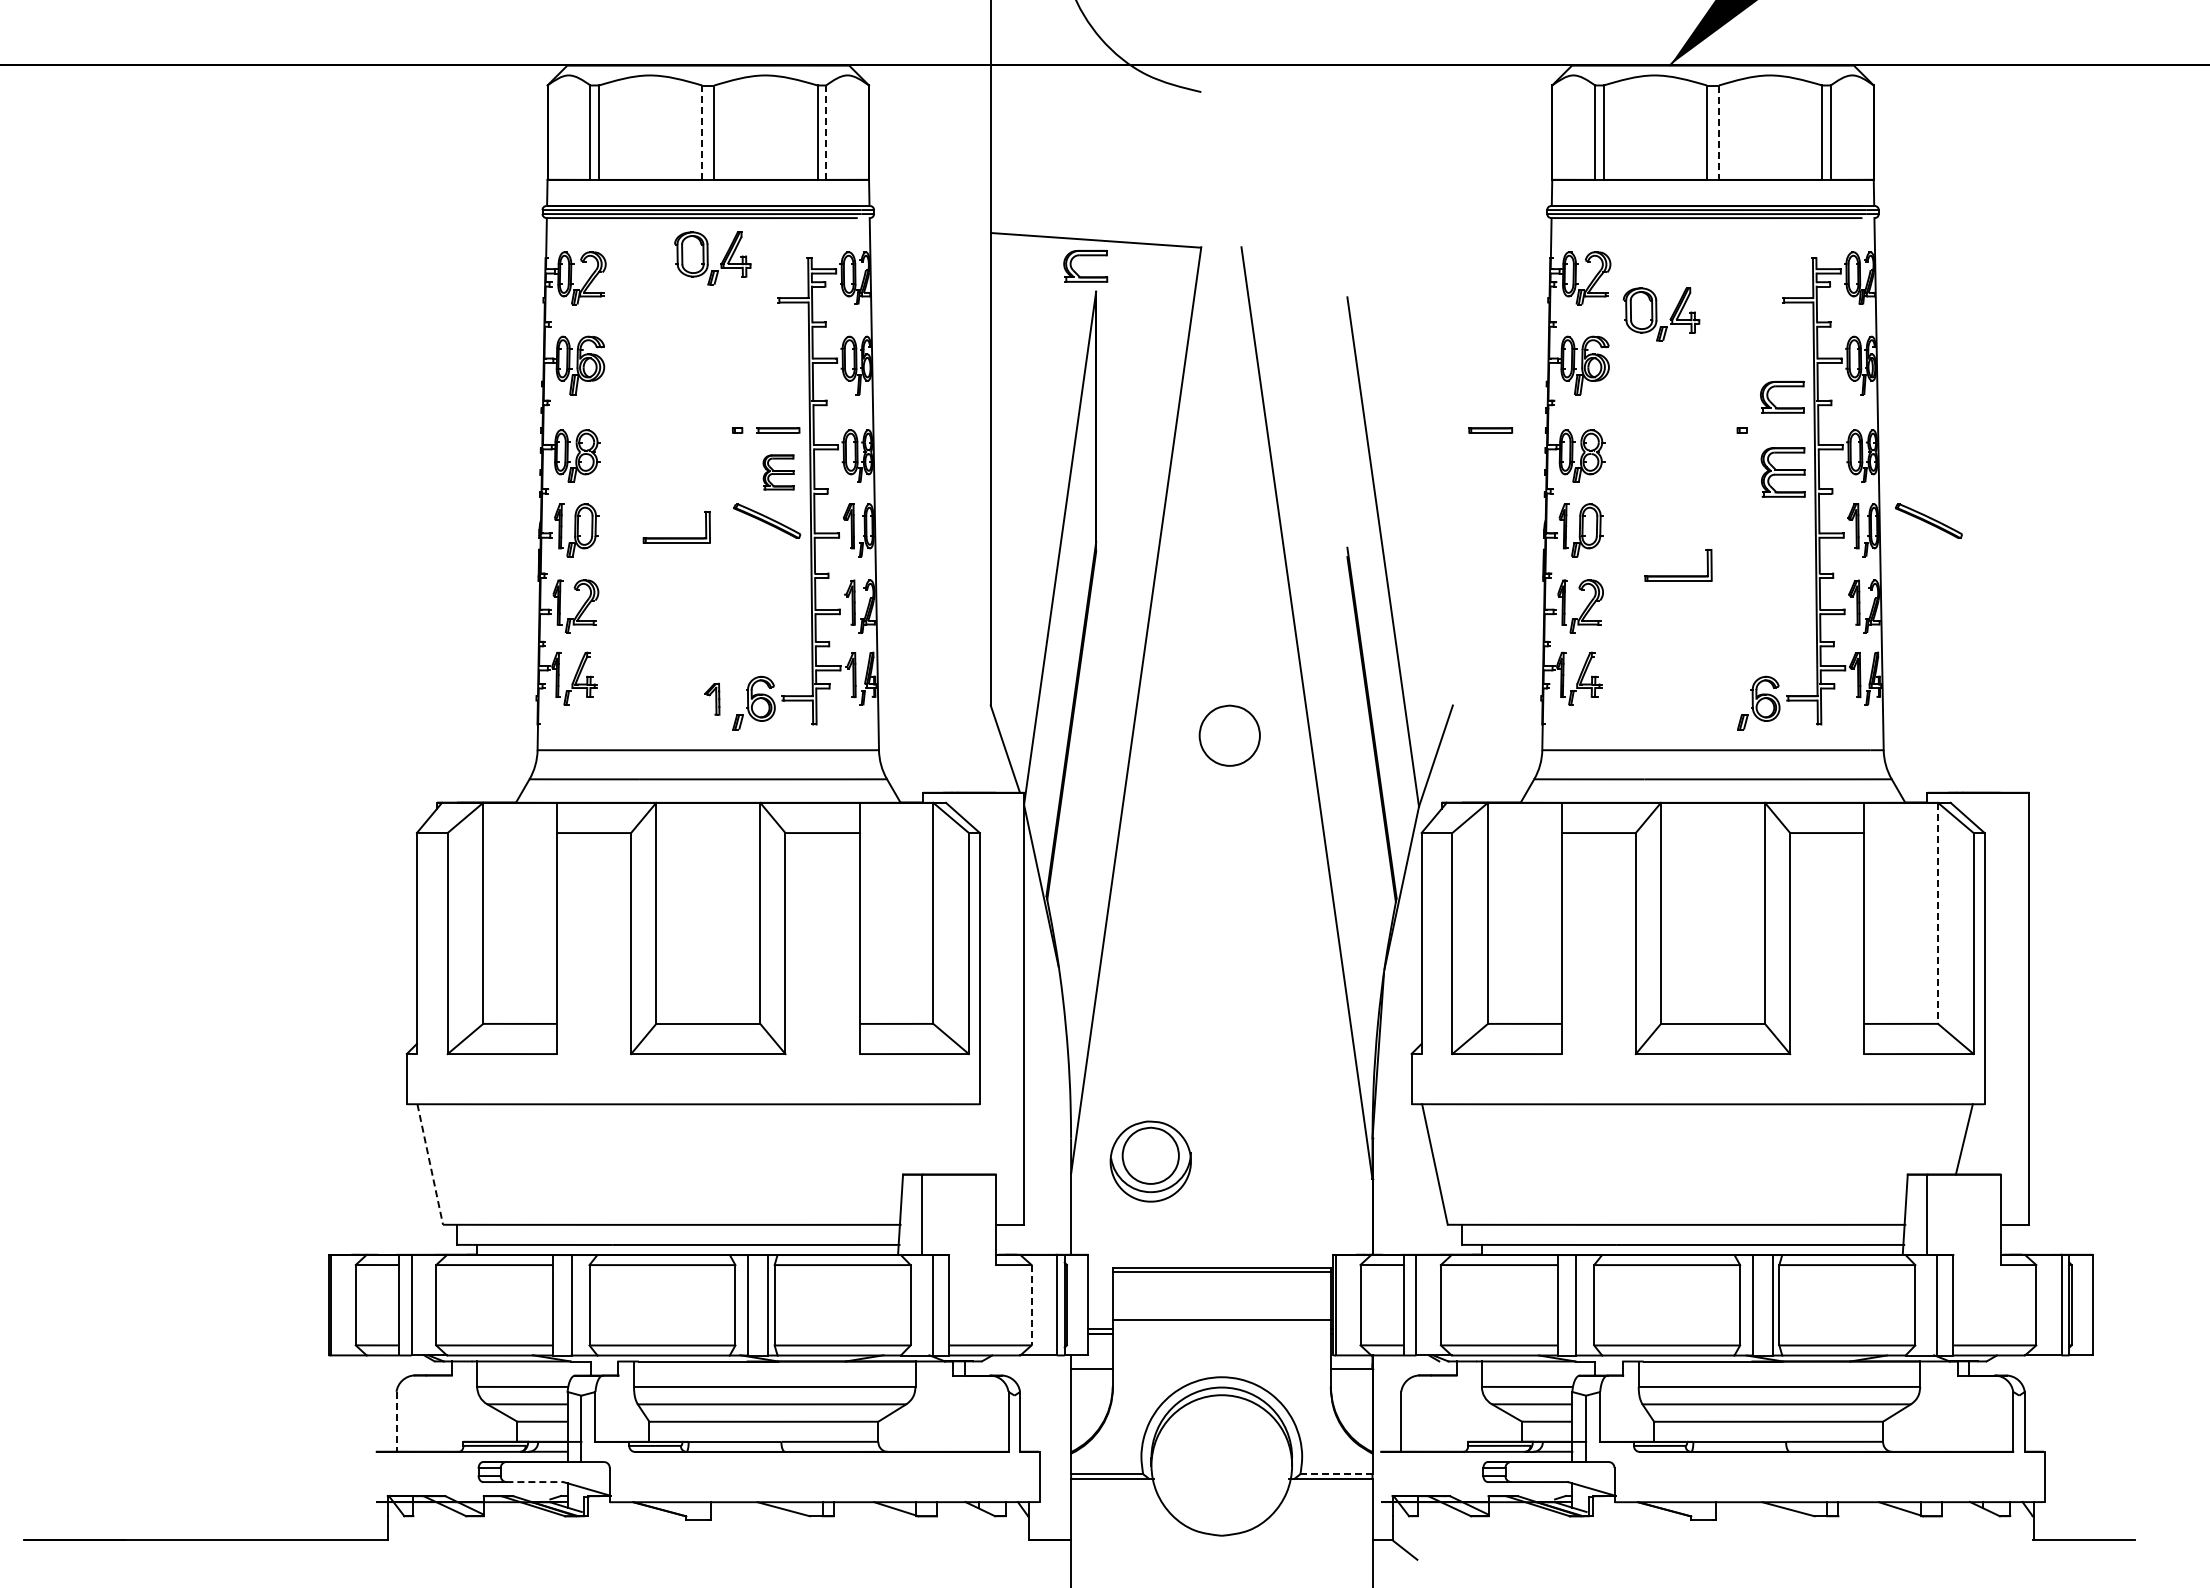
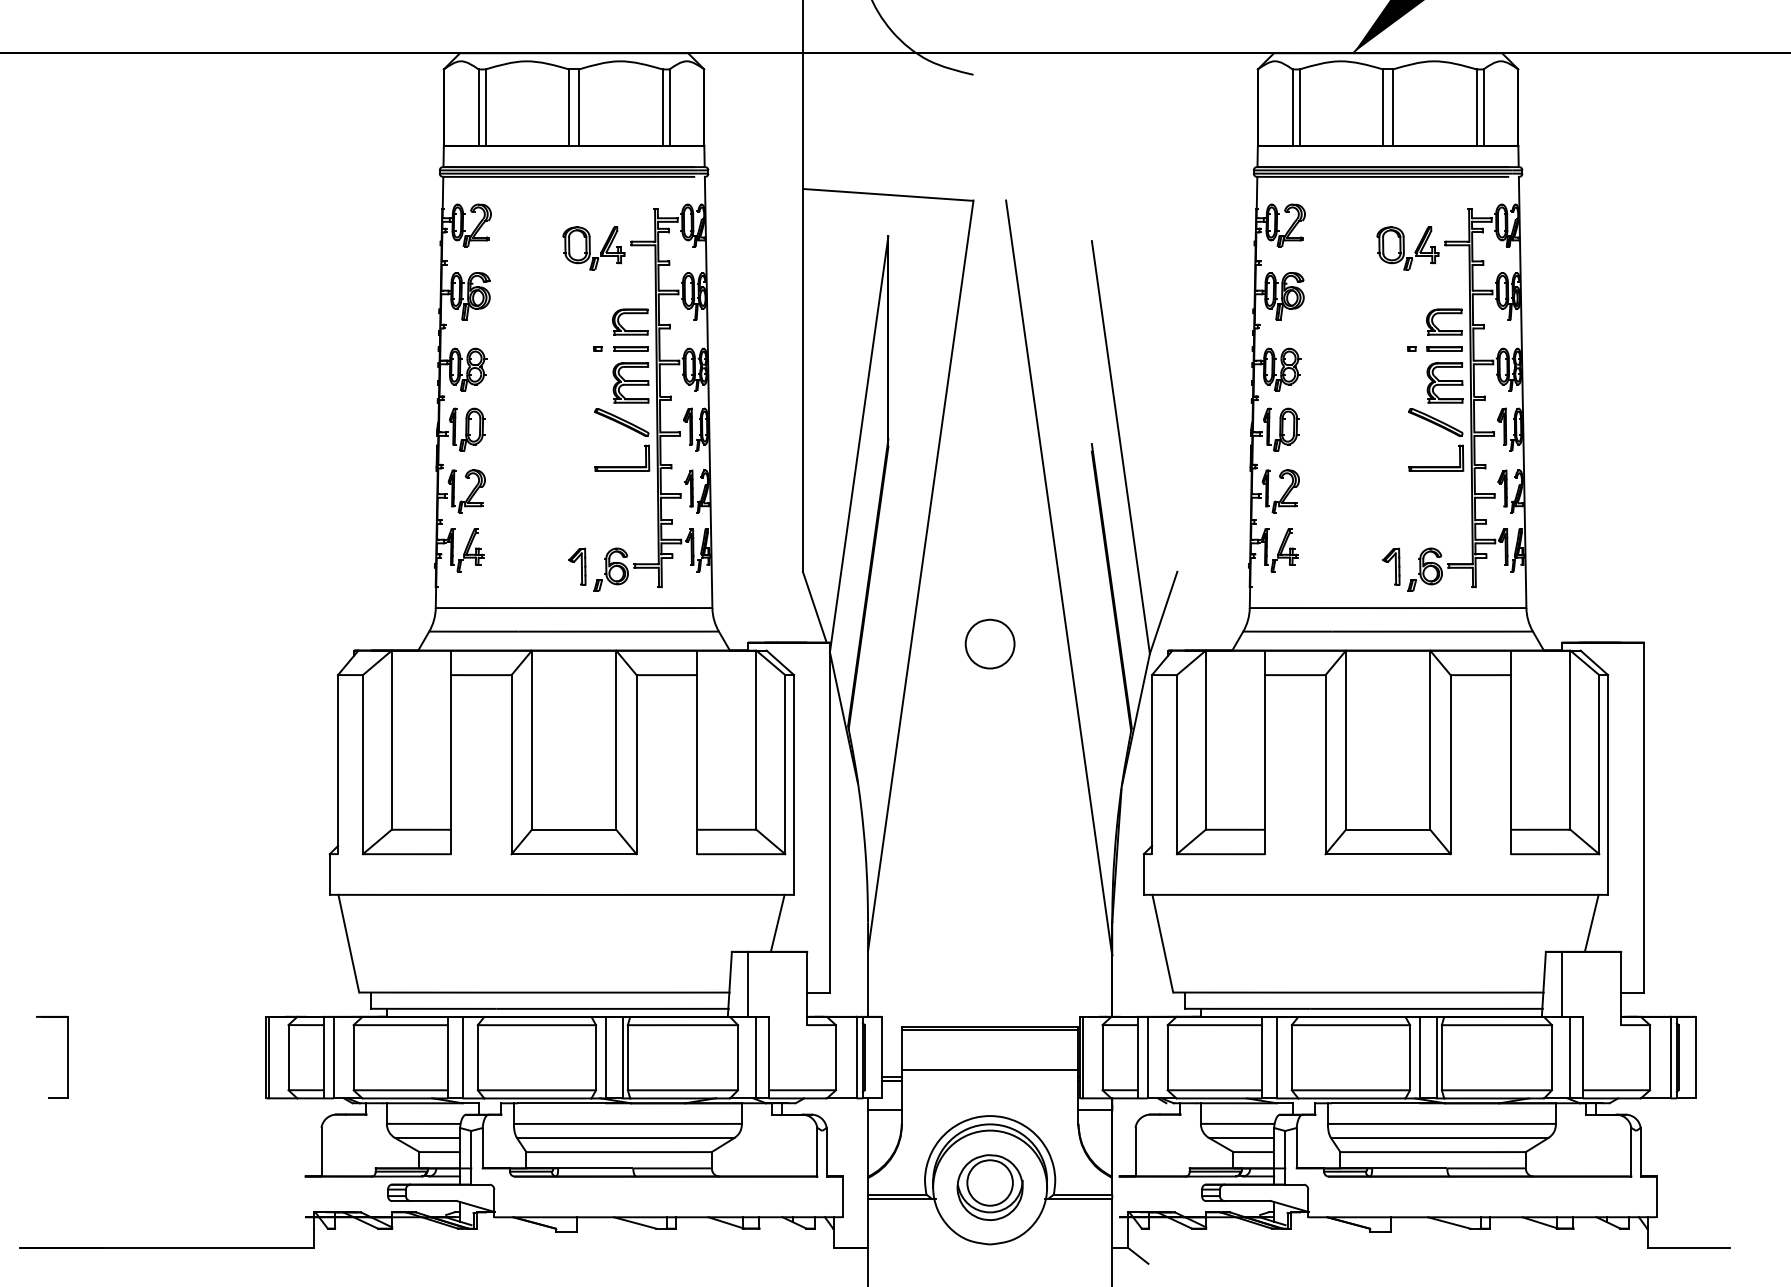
line: (702, 132) -> (569, 107), dashed -> solid
line: (826, 133) -> (669, 108), dashed -> solid
line: (1718, 133) -> (1392, 108), dashed -> solid
part: (1085, 256) -> (630, 314), moved
part: (712, 258) -> (593, 248), moved
part: (1661, 314) -> (1407, 248), moved
part: (1490, 430) -> (1444, 348), moved
part: (778, 472) -> (630, 383), size x1.43
part: (1928, 520) -> (1435, 421), moved
part: (676, 537) -> (622, 466), moved
part: (1678, 575) -> (1436, 466), moved
part: (712, 699) -> (577, 566), size x1.43
part: (1717, 699) -> (1391, 566), added
part: (1229, 735) -> (989, 643), moved
line: (1938, 913) -> (1570, 740), dashed -> solid
line: (959, 1139) -> (777, 923), added
part: (1150, 1161) -> (989, 1187), moved
line: (430, 1164) -> (349, 943), dashed -> solid
part: (82, 1304) -> (67, 1057), added
line: (1031, 1305) -> (835, 1057), dashed -> solid
line: (396, 1421) -> (321, 1151), dashed -> solid
line: (1336, 1474) -> (1083, 1194), dashed -> solid
line: (535, 1482) -> (434, 1201), dashed -> solid

